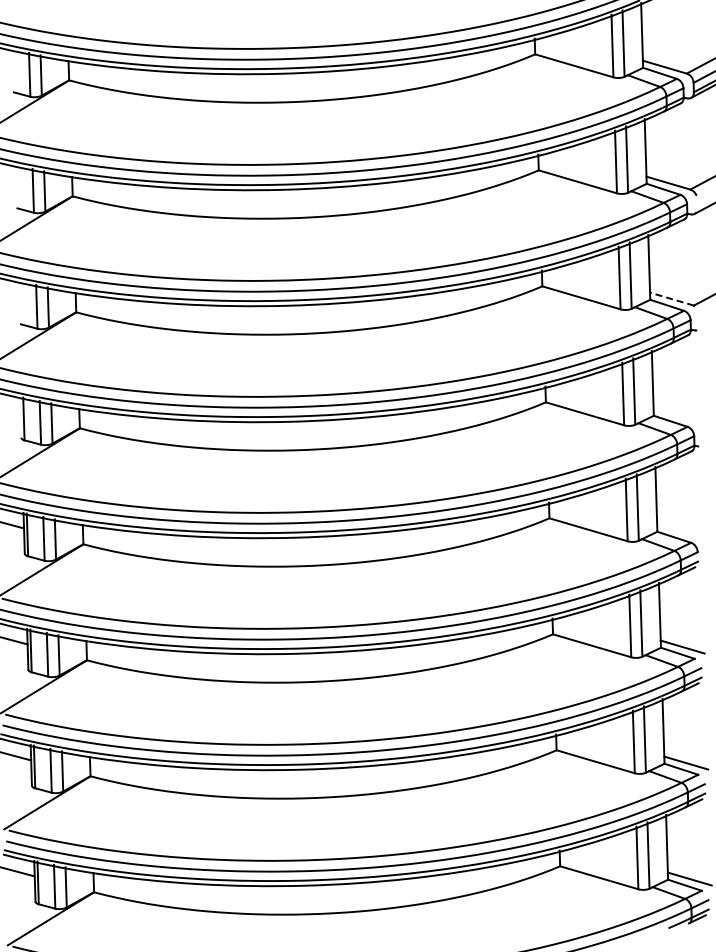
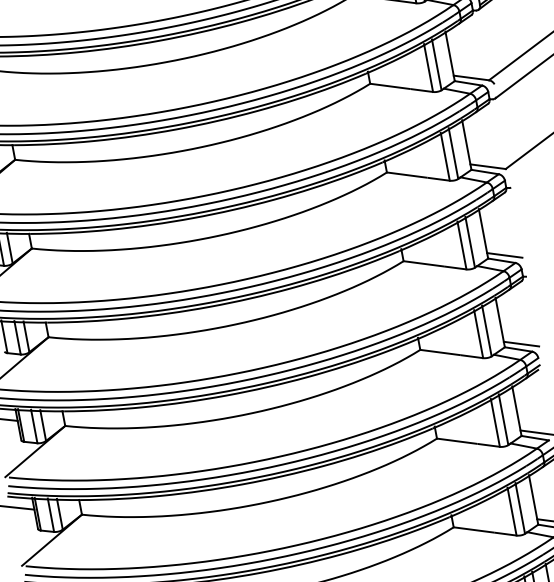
line: (671, 299) -> (487, 167), dashed -> solid
line: (675, 414) -> (504, 254), added
line: (679, 530) -> (521, 343), added

